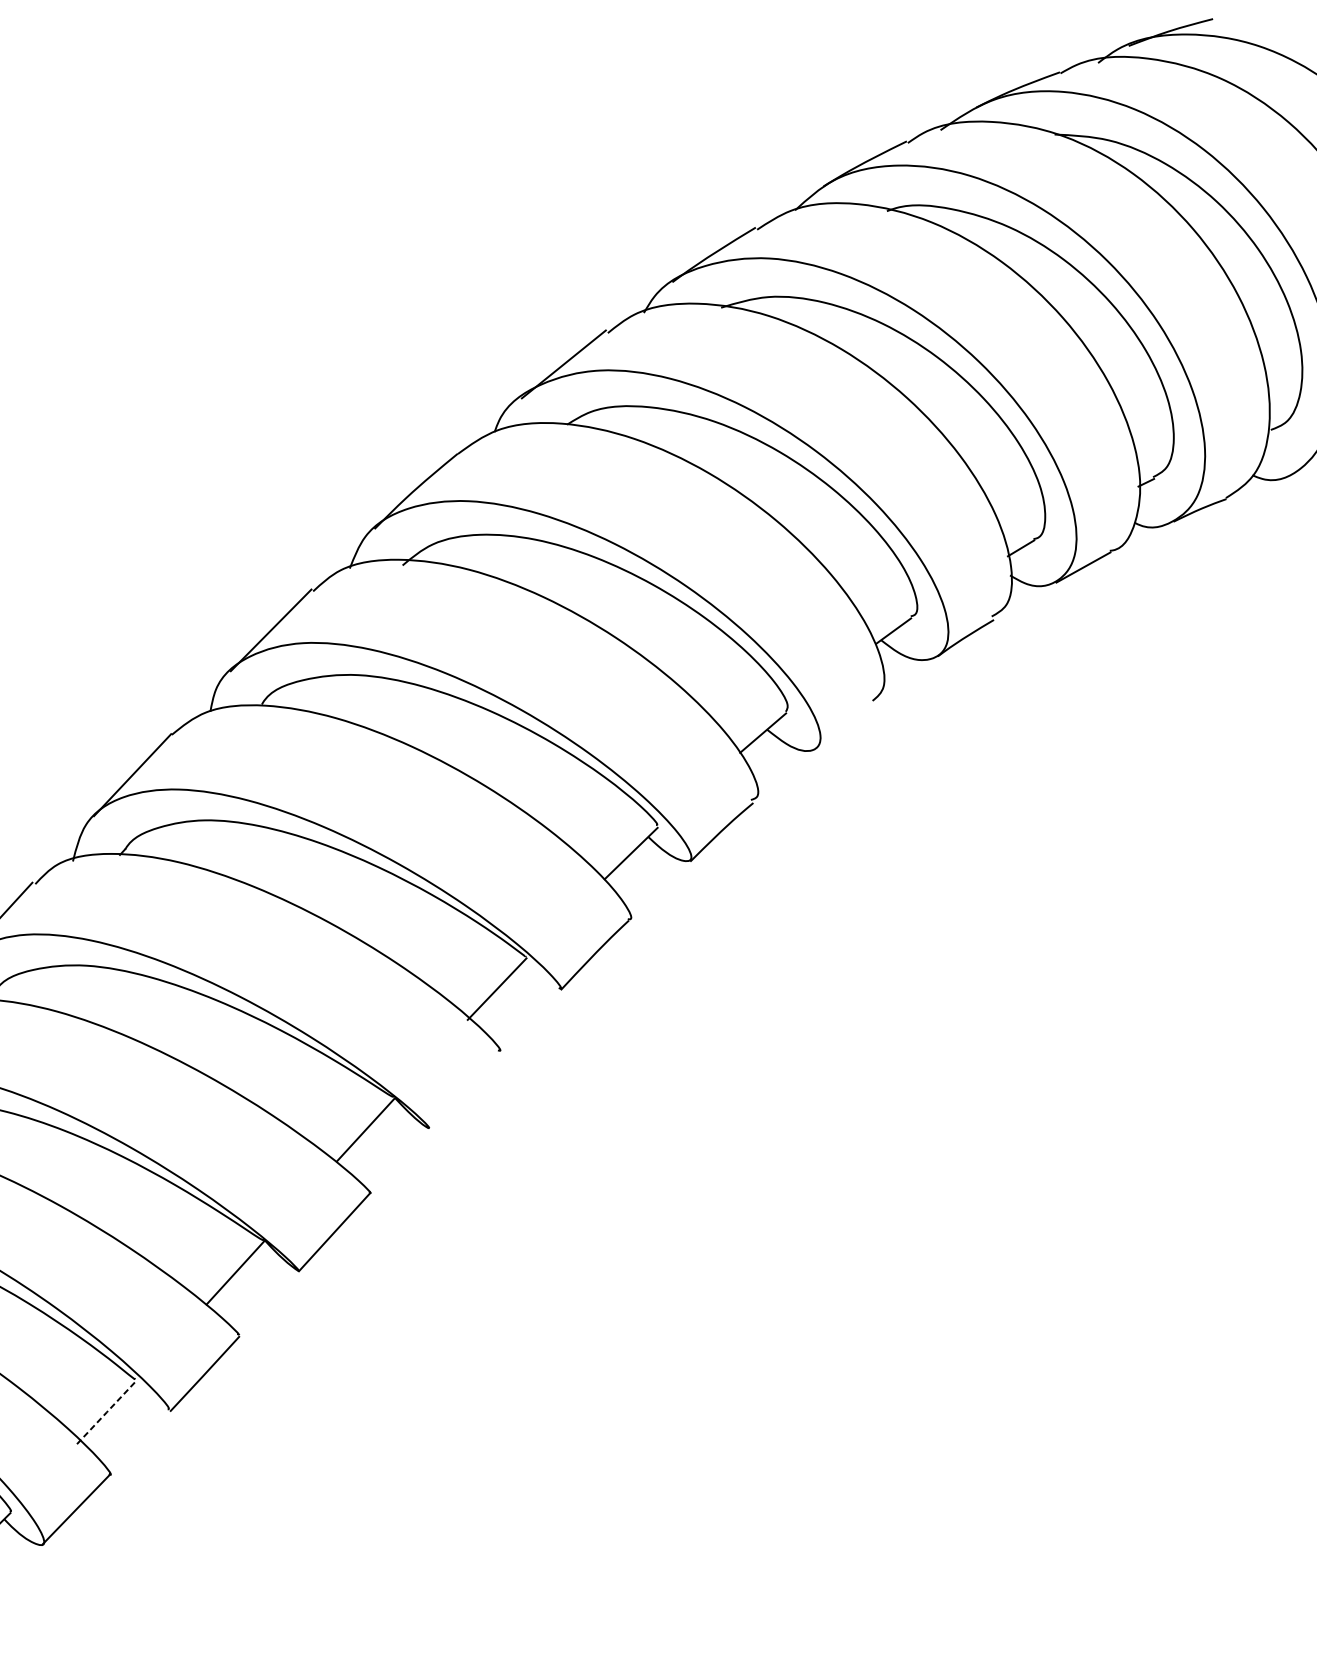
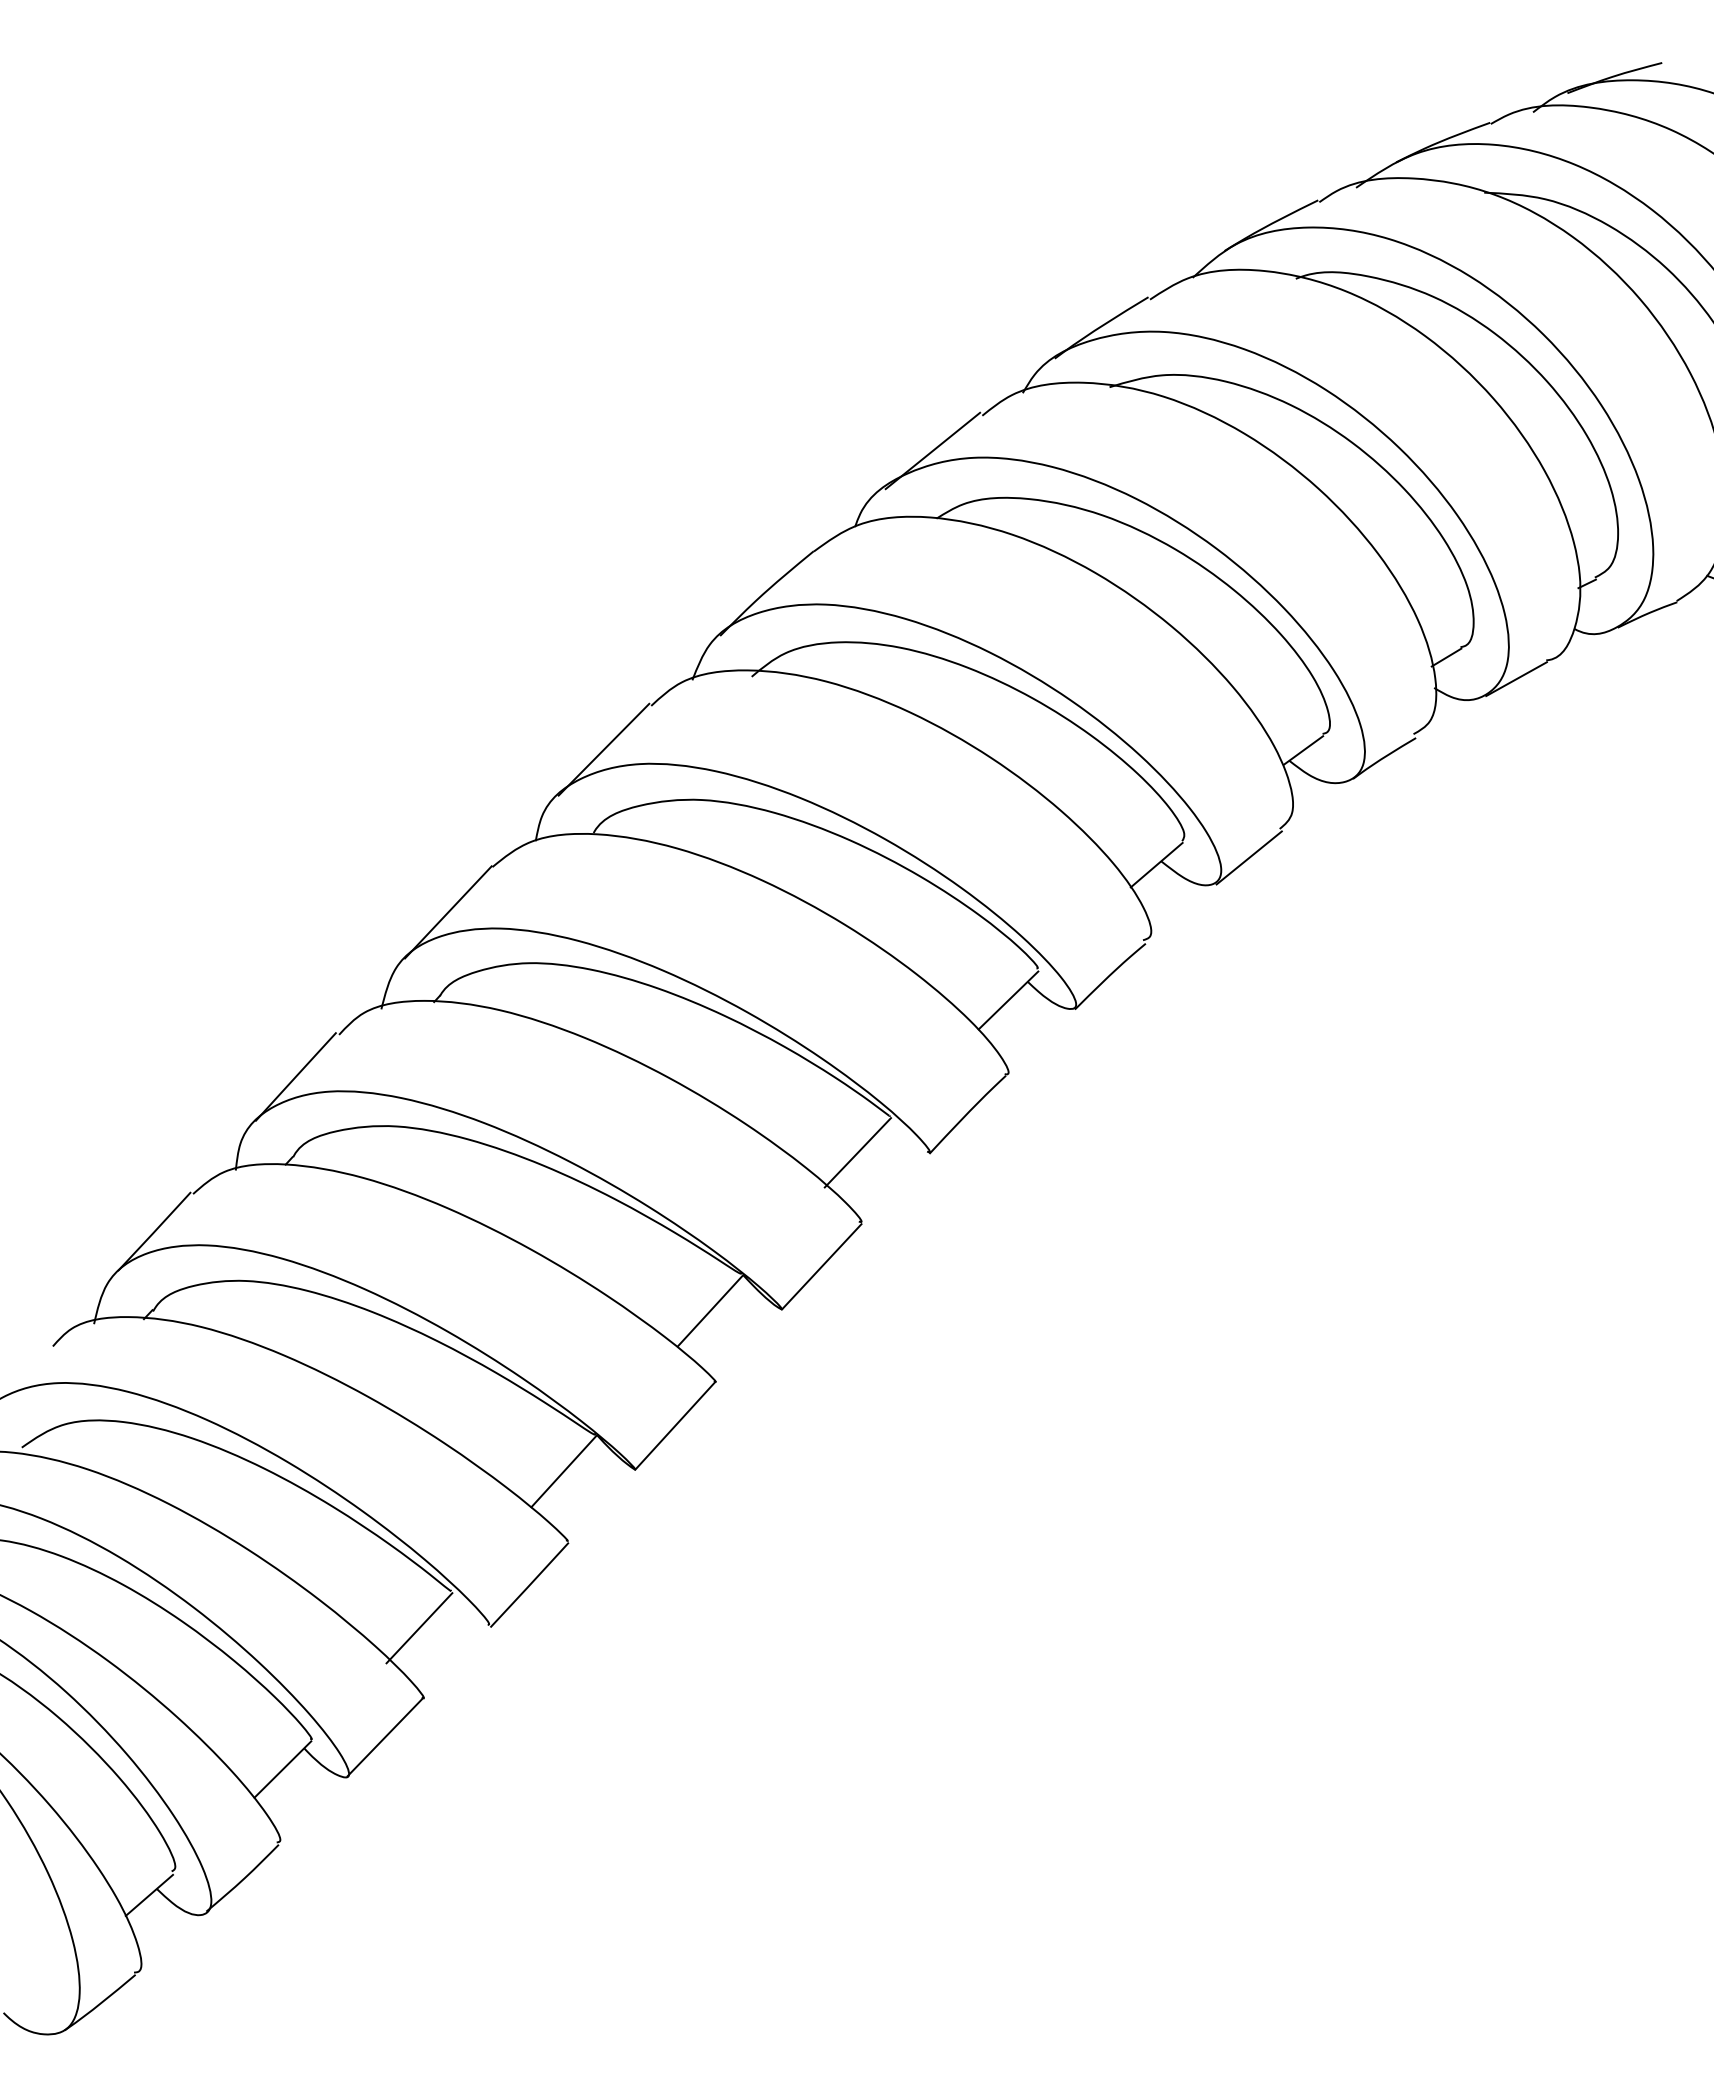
line: (844, 726) -> (1248, 857), added
line: (464, 1090) -> (821, 1266), added
line: (106, 1412) -> (419, 1628), dashed -> solid

